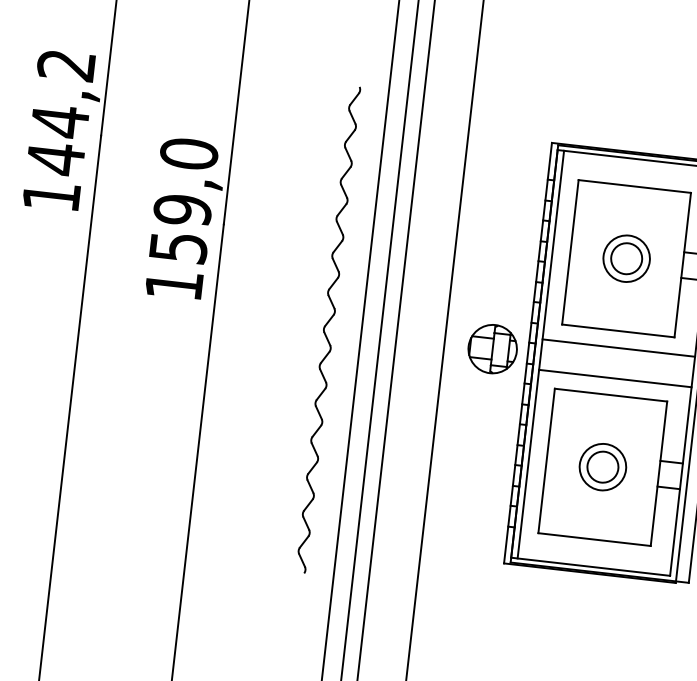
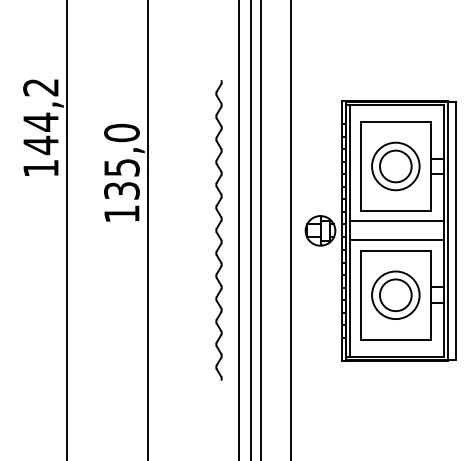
text: (180, 227) -> (121, 178), 159,0 -> 135,0
part: (626, 258) -> (395, 166), size x1.67
part: (602, 465) -> (395, 294), size x1.67

